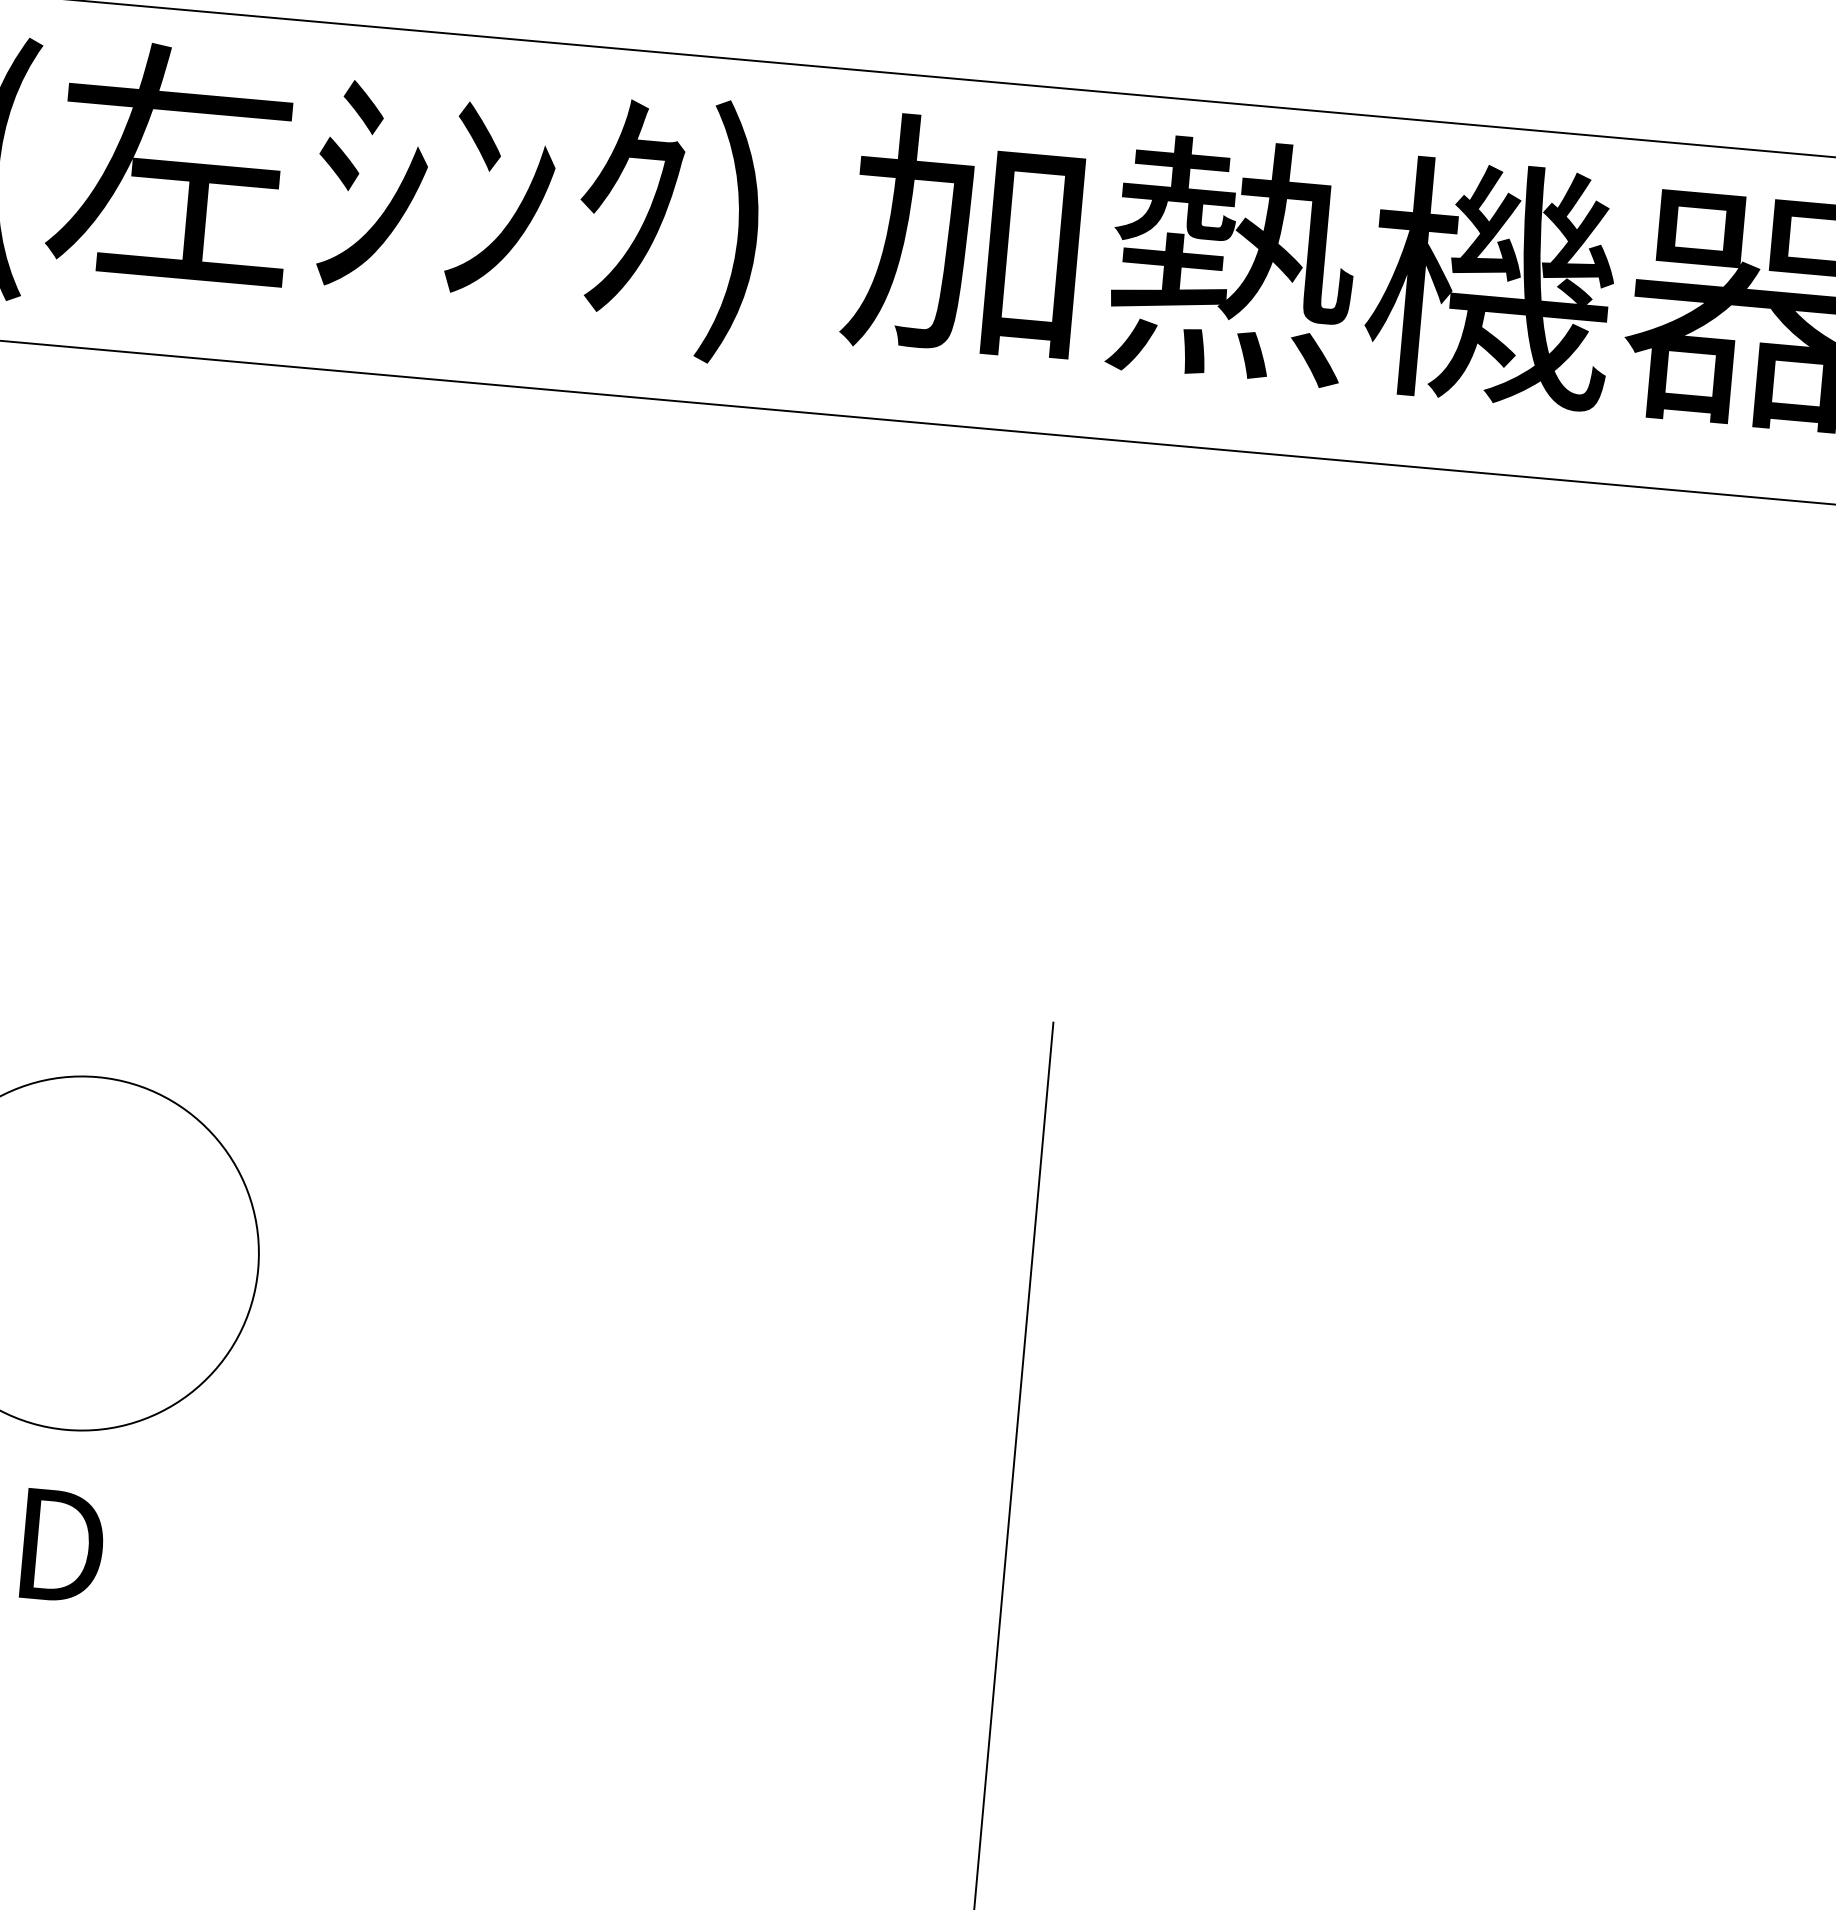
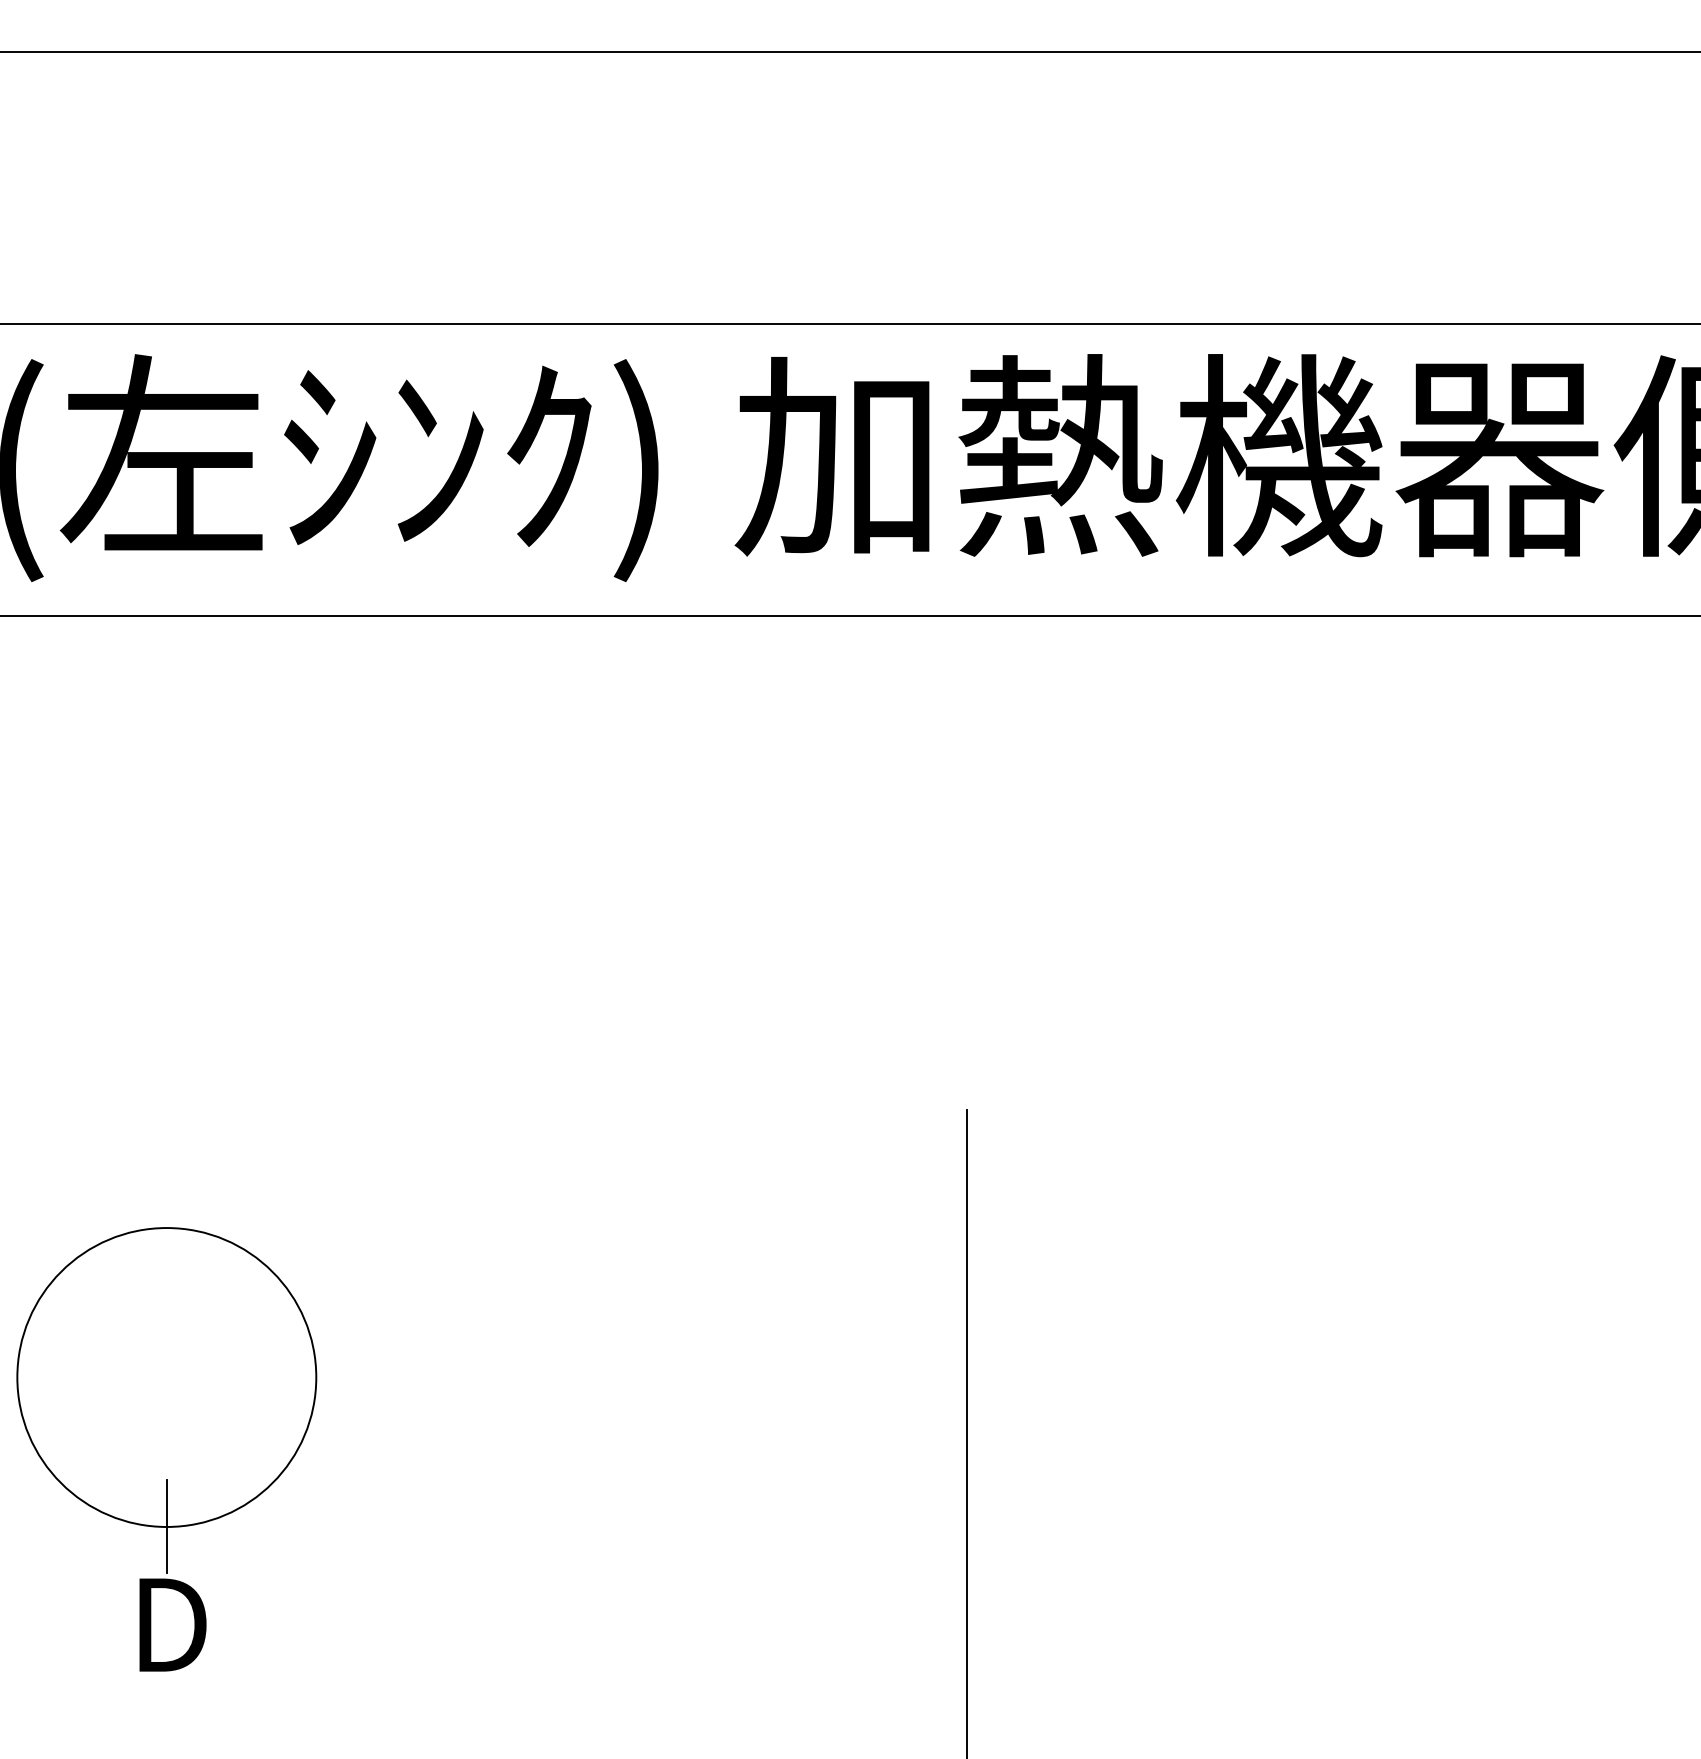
line: (65, 1429) -> (166, 1526), added

